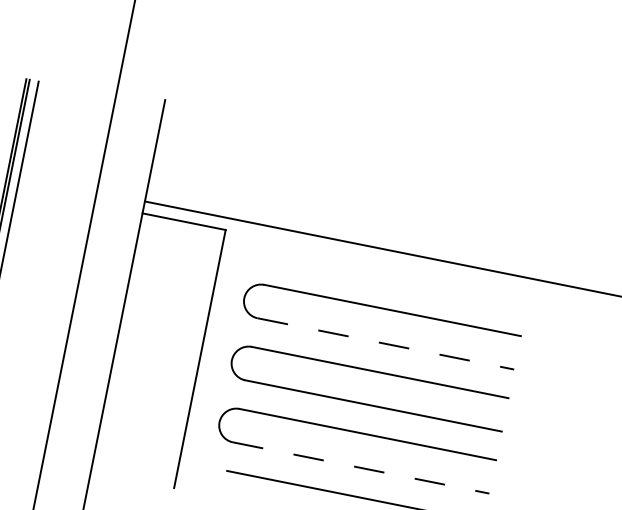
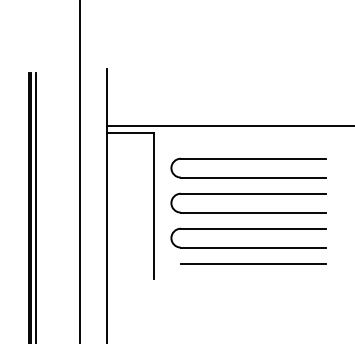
line: (386, 343) -> (253, 177), dashed -> solid
line: (361, 467) -> (253, 247), dashed -> solid

